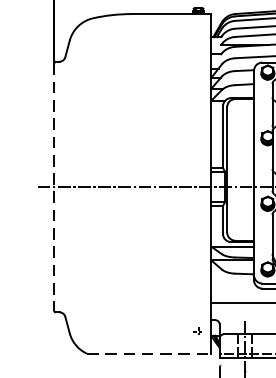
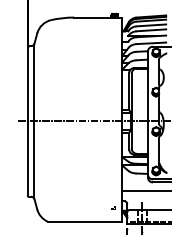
line: (53, 187) -> (27, 121), dashed -> solid
line: (63, 187) -> (33, 121), added
line: (150, 353) -> (85, 221), dashed -> solid

